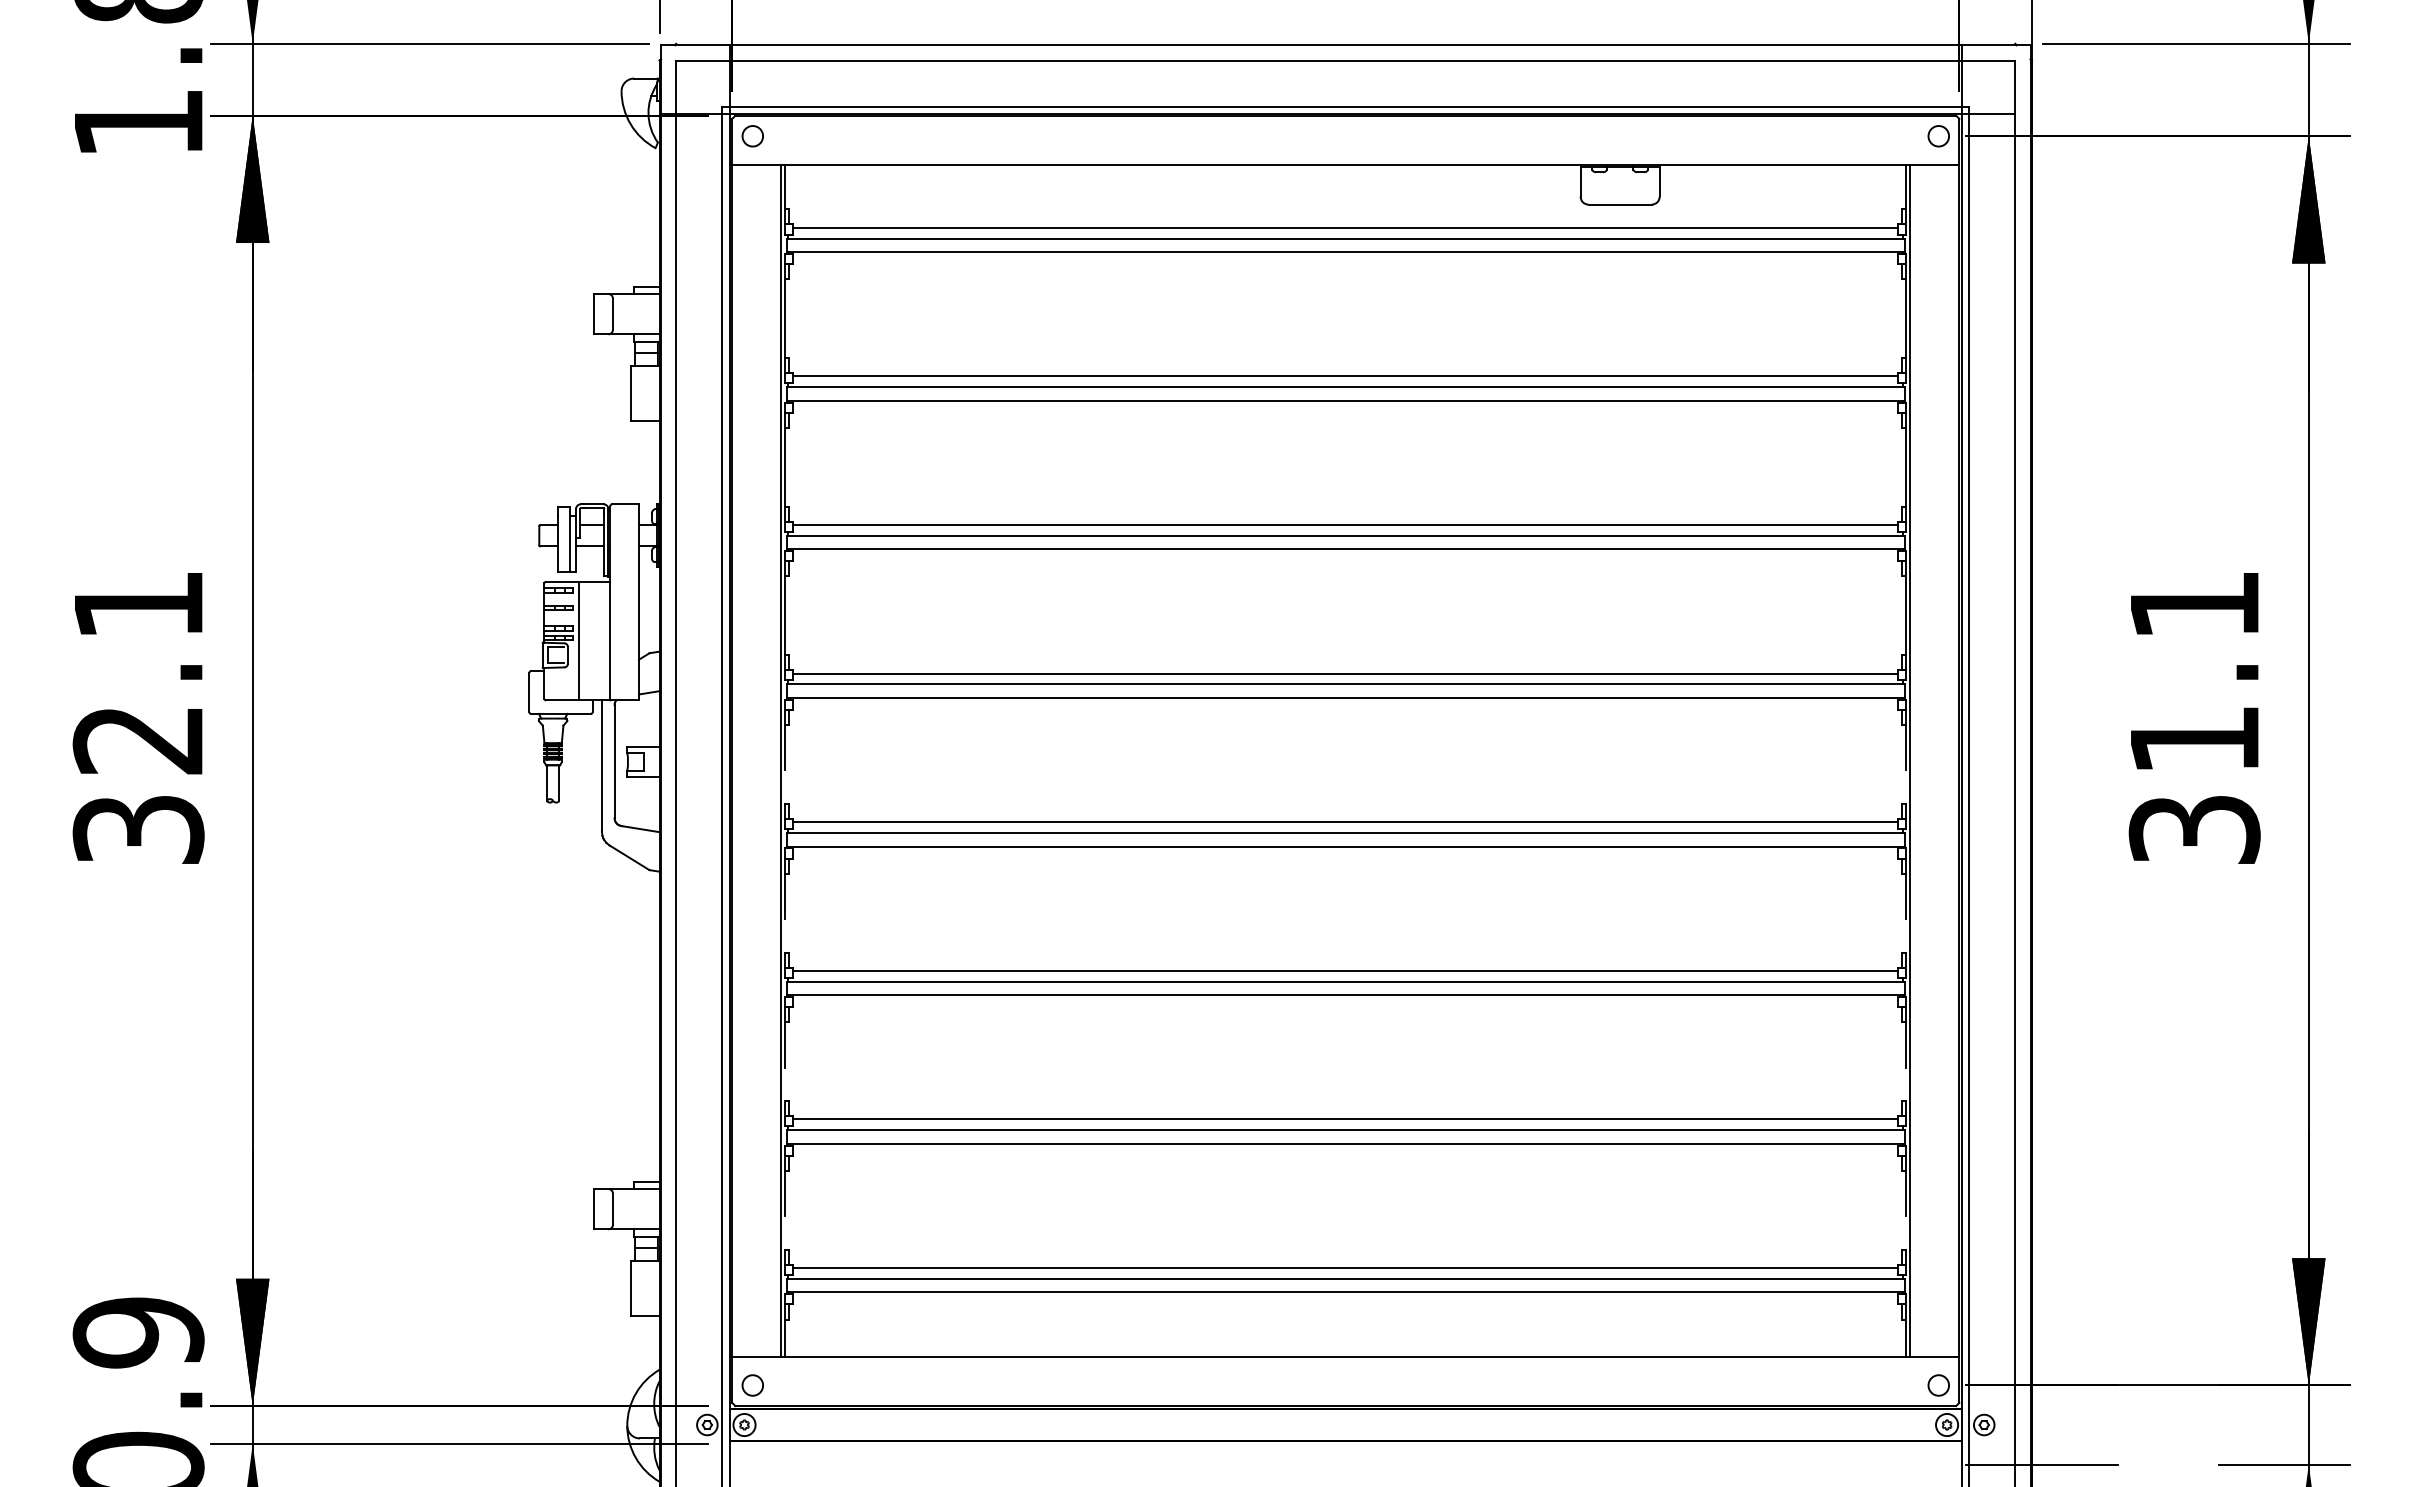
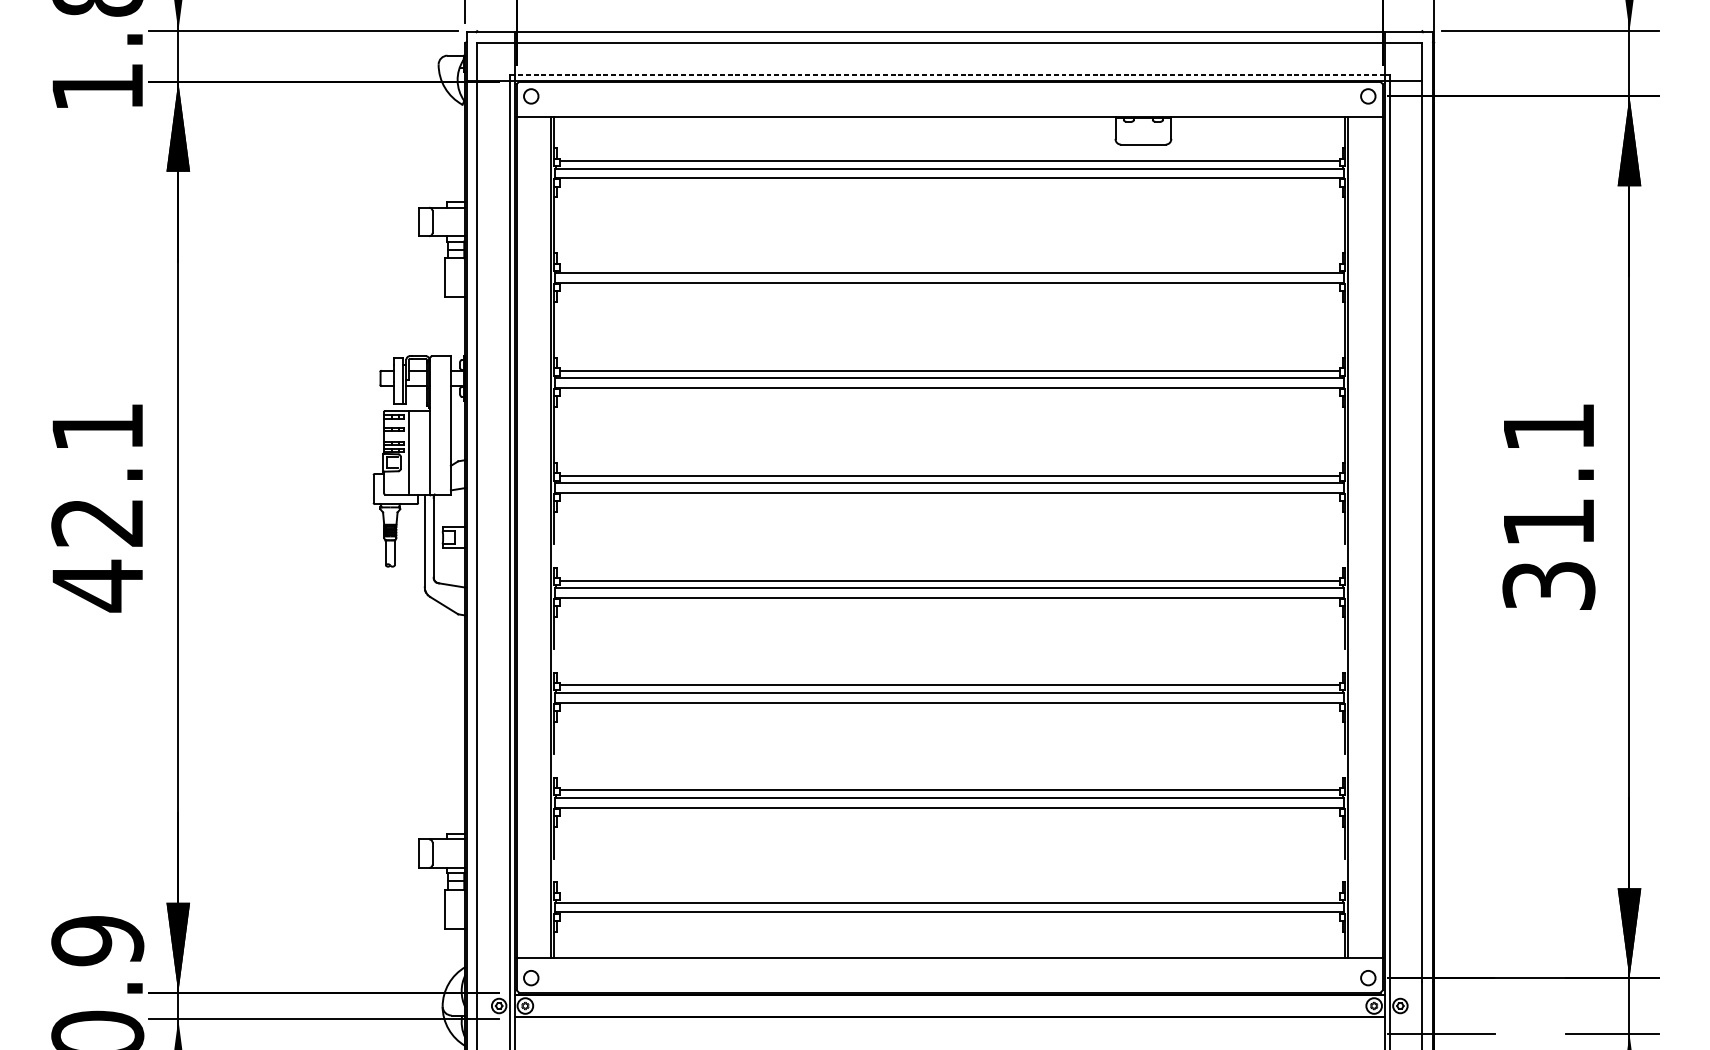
line: (1345, 106) -> (949, 75), solid -> dashed
line: (1345, 376) -> (949, 265), removed
text: (138, 829) -> (97, 585), 32.1 -> 42.1
line: (1345, 1268) -> (949, 895), removed

